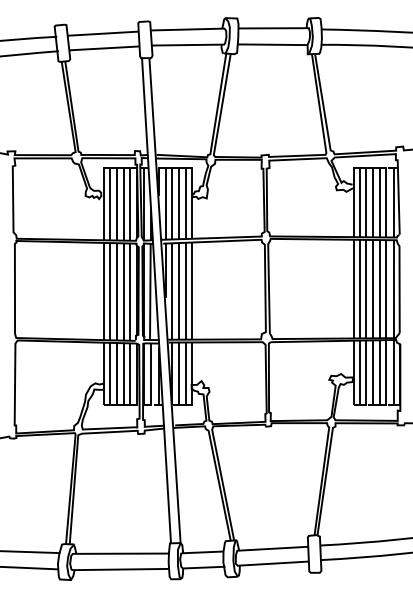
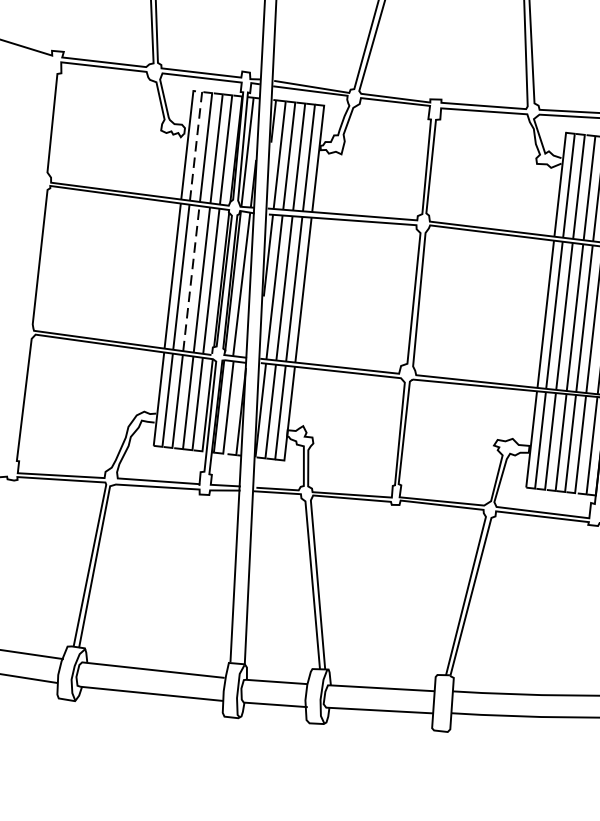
line: (109, 200) -> (196, 141), solid -> dashed
line: (116, 291) -> (191, 278), solid -> dashed

